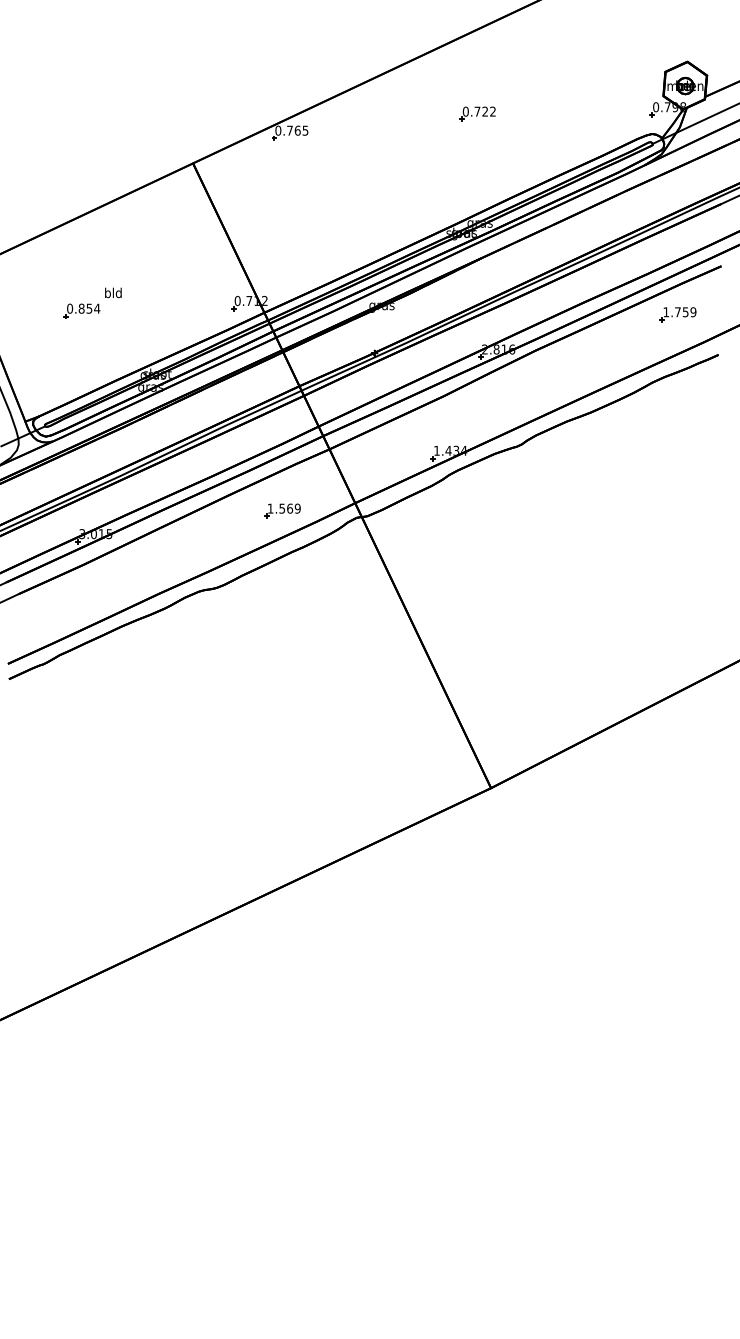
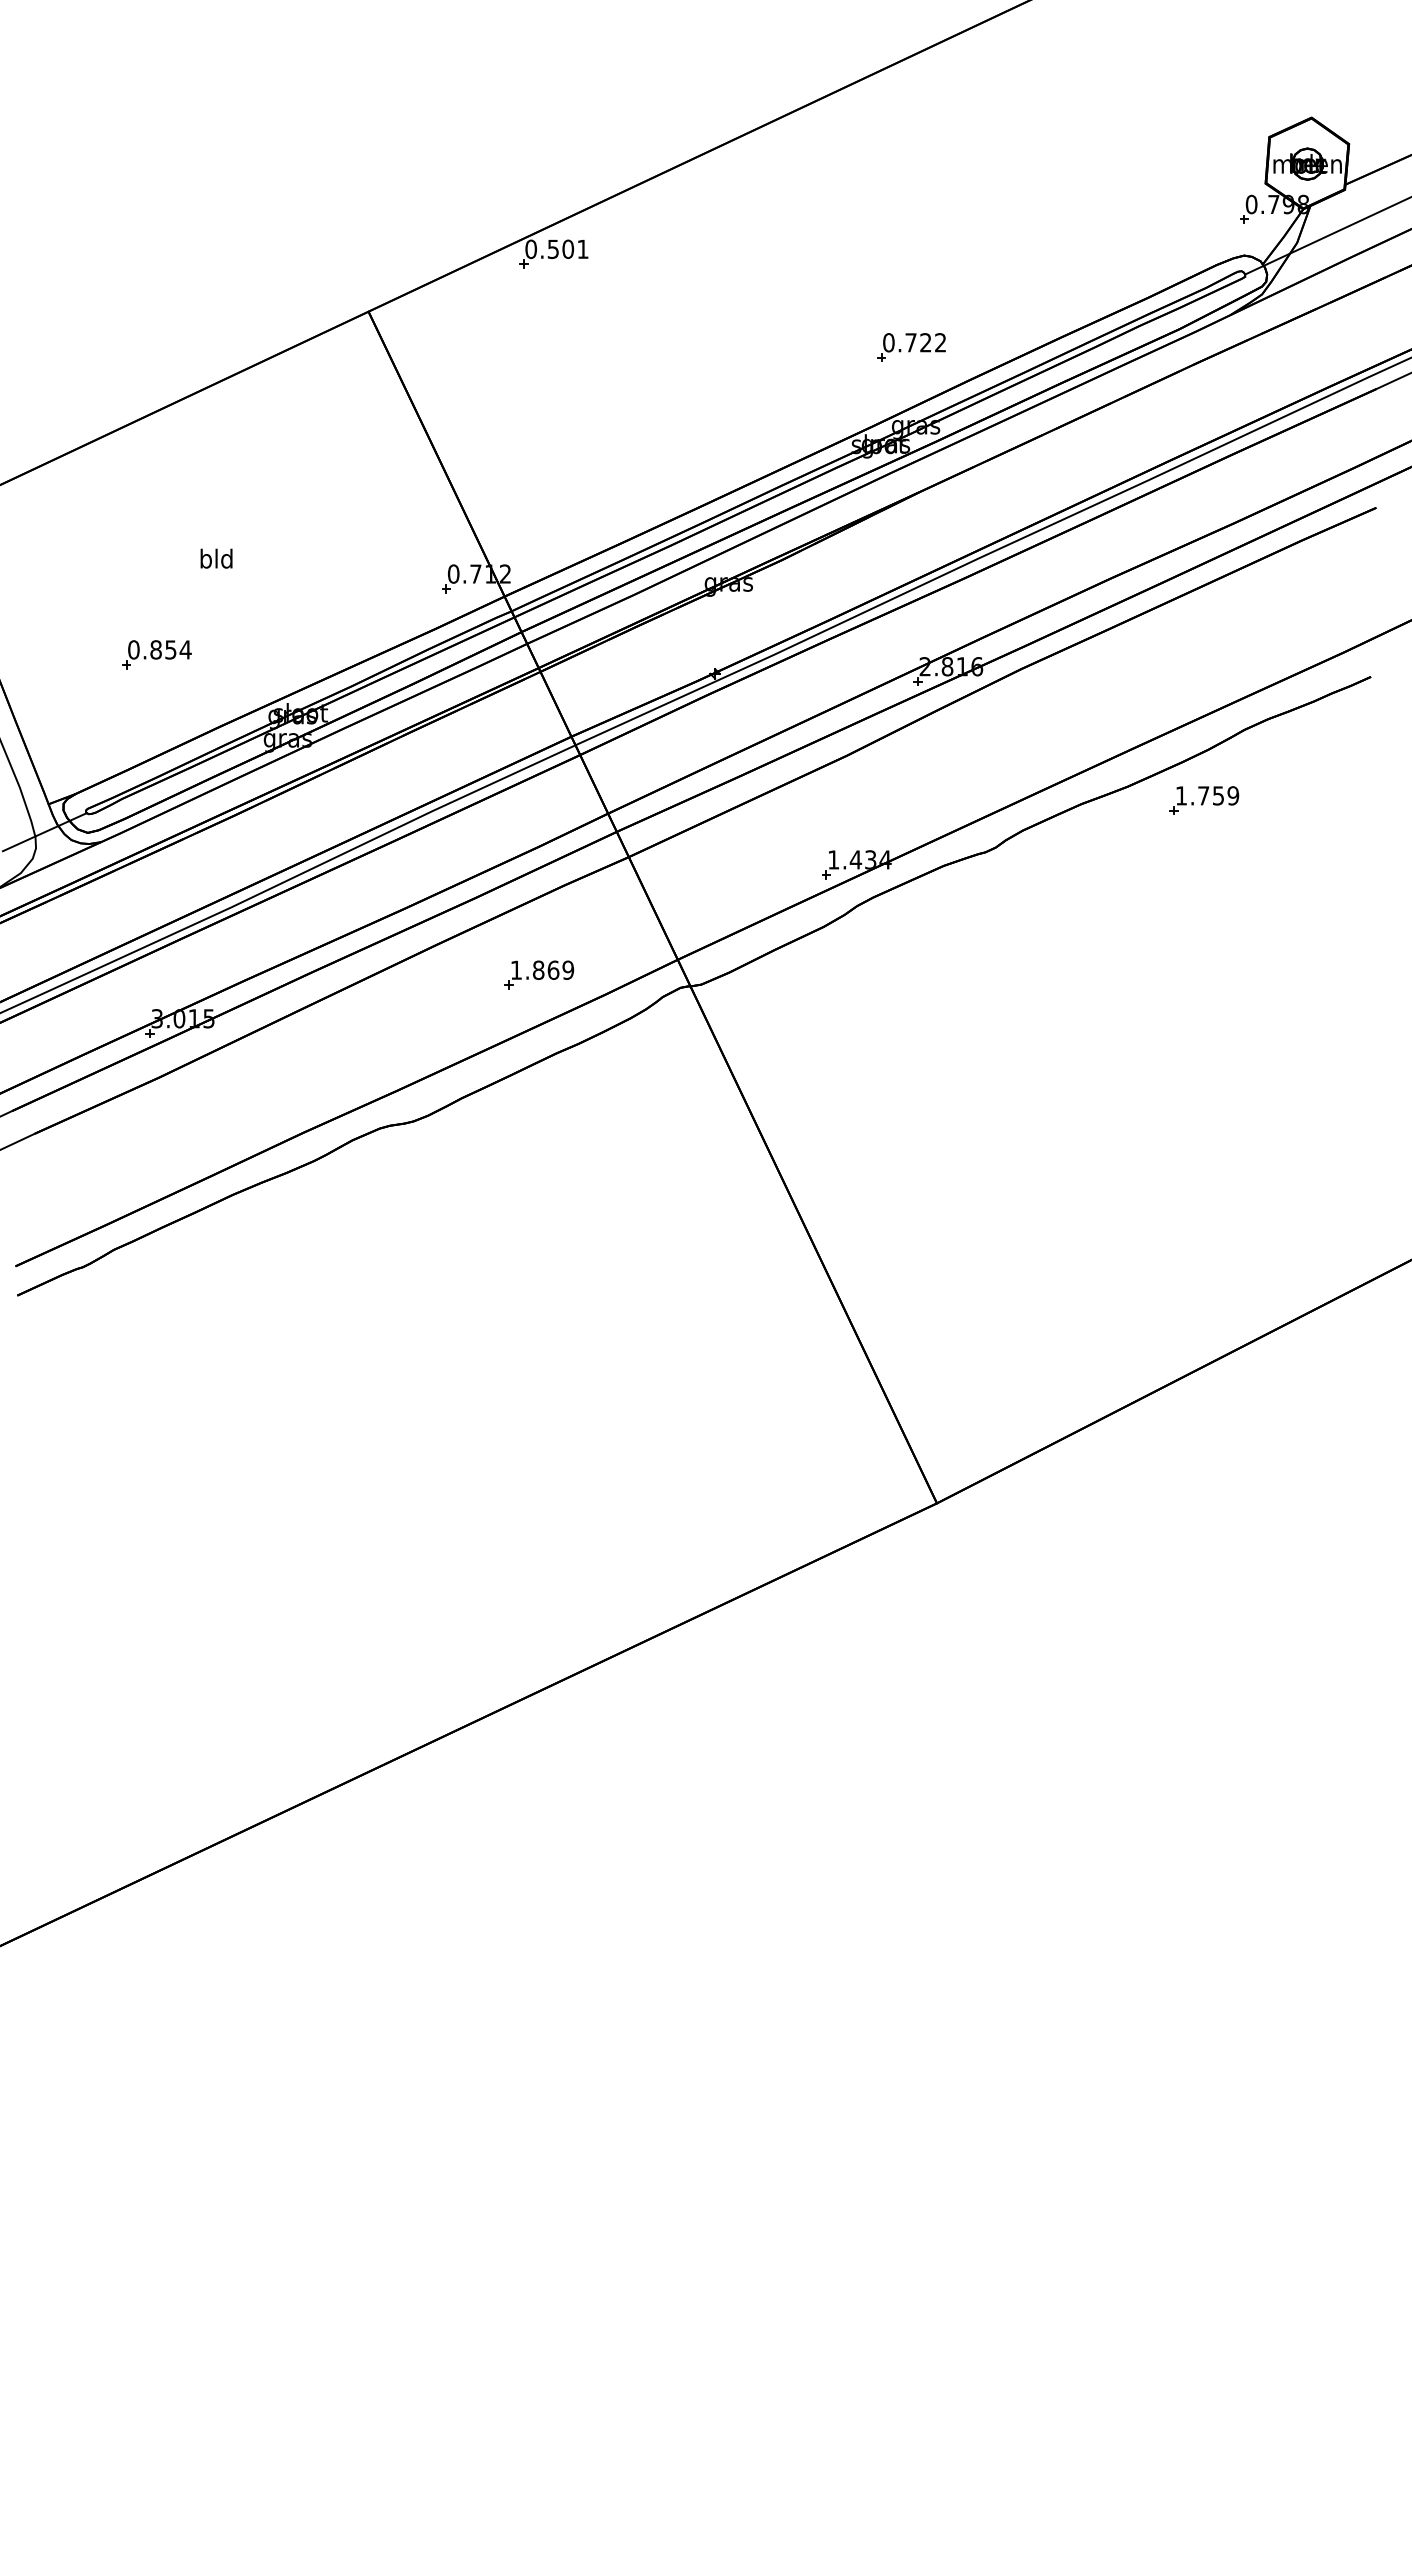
part: (477, 113) -> (911, 346), moved
text: (297, 130) -> (567, 248), 0.765 -> 0.501
part: (81, 310) -> (155, 653), moved
part: (677, 314) -> (1202, 800), moved
text: (282, 508) -> (539, 969), 1.569 -> 1.869

